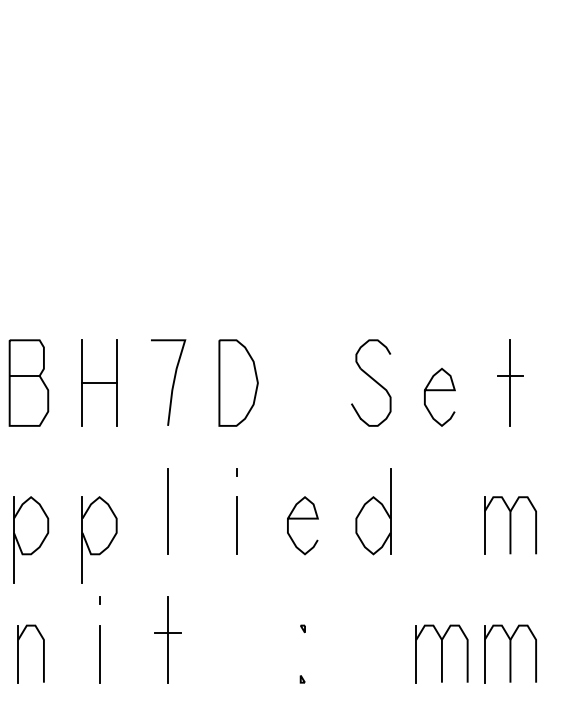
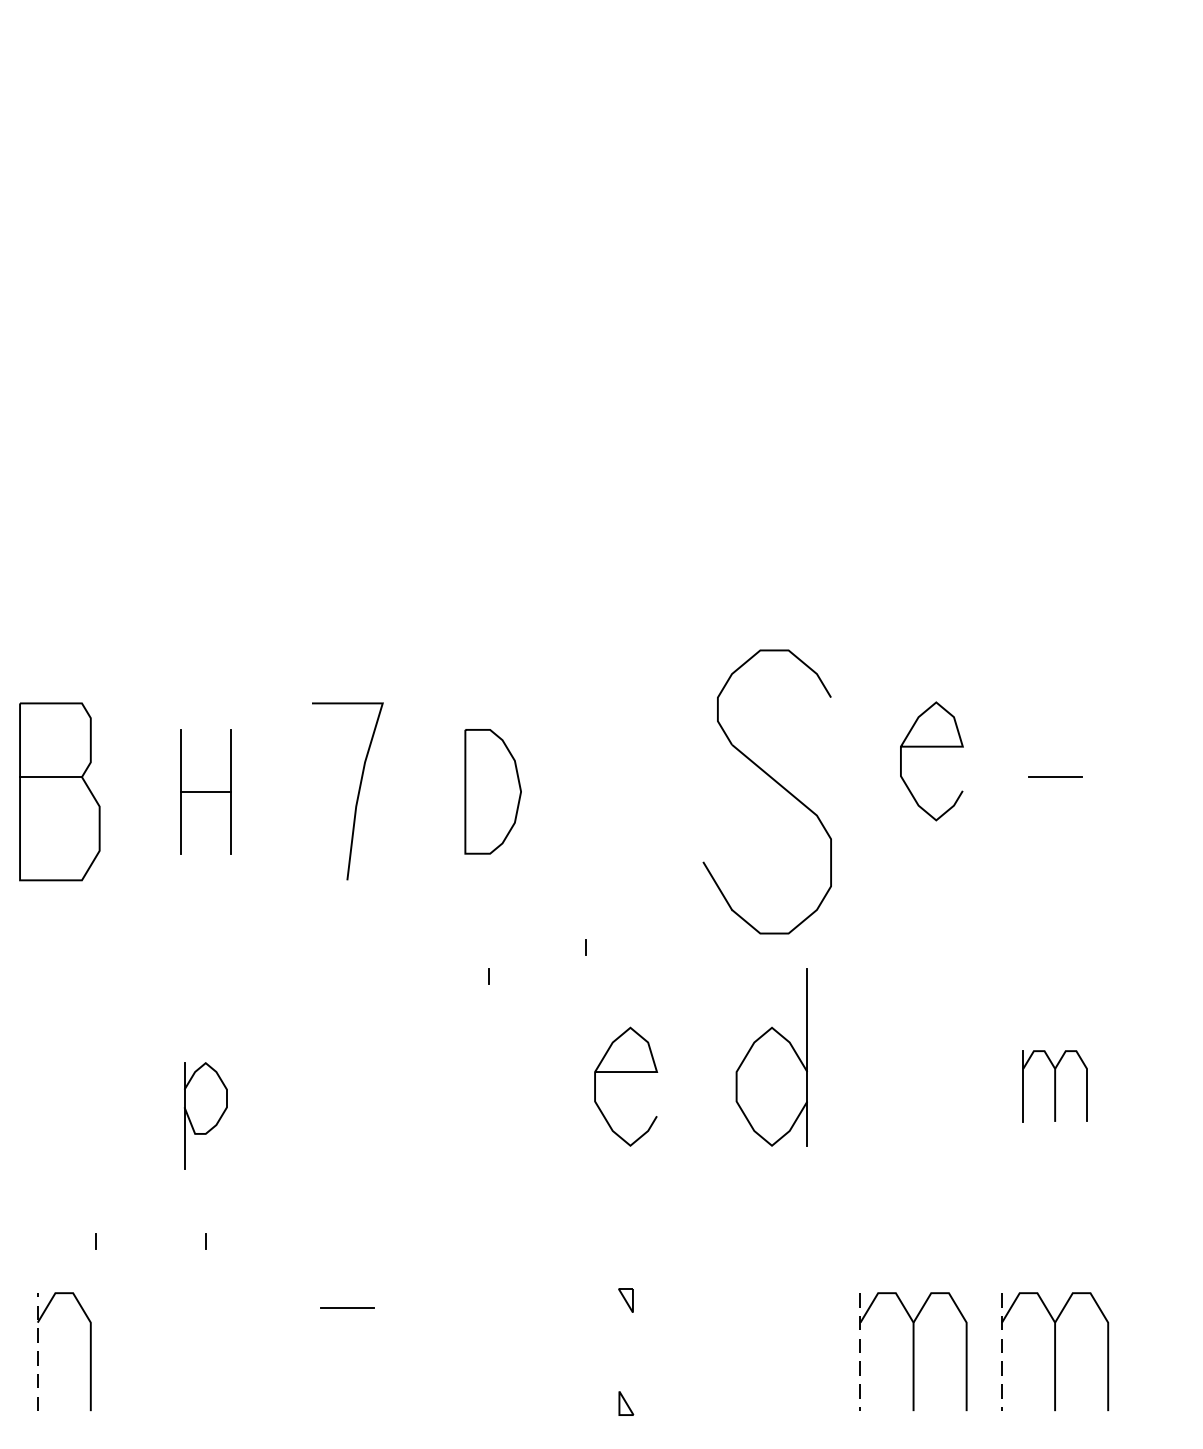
part: (99, 382) -> (205, 790), size x0.7
part: (238, 382) -> (492, 790), size x0.7
part: (371, 382) -> (767, 790), size x1.6
line: (510, 382) -> (1055, 790), removed
curve: (439, 391) -> (931, 749), moved
line: (283, 458) -> (585, 947), added
line: (168, 511) -> (348, 1057), removed
line: (236, 525) -> (488, 1086), removed
part: (510, 525) -> (1055, 1086), size x0.6
part: (31, 539) -> (65, 1115), removed
part: (99, 539) -> (205, 1115), size x0.6
line: (46, 600) -> (96, 1241), added
part: (302, 628) -> (625, 1299), size x1.6
line: (168, 639) -> (348, 1321), removed
line: (99, 653) -> (205, 1350), removed
line: (18, 654) -> (38, 1352), solid -> dashed
line: (416, 654) -> (860, 1352), solid -> dashed
line: (484, 654) -> (1001, 1352), solid -> dashed
part: (302, 679) -> (625, 1404), size x1.6

